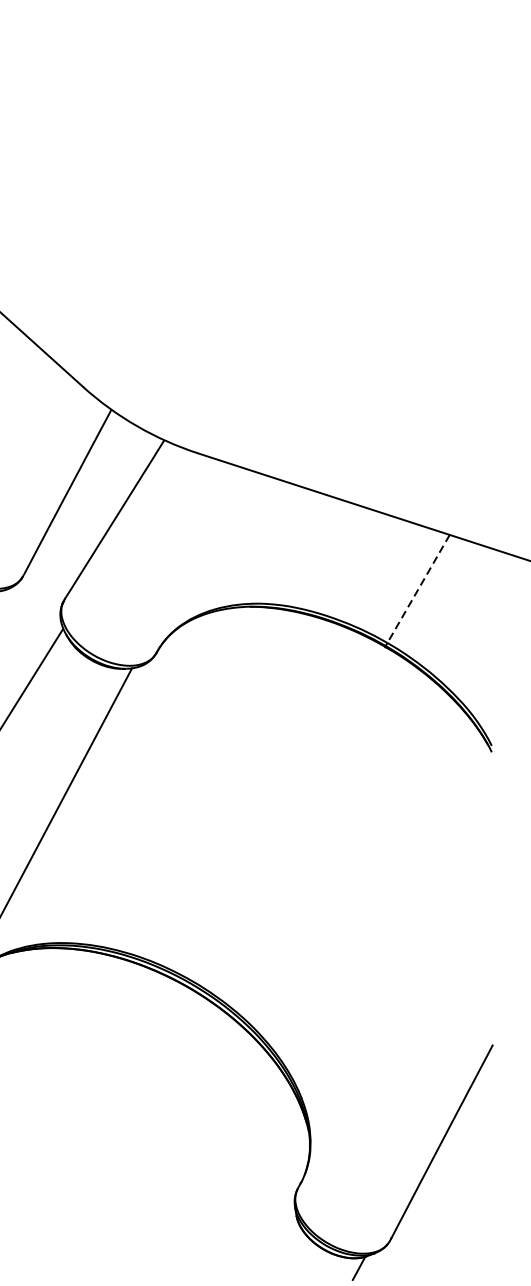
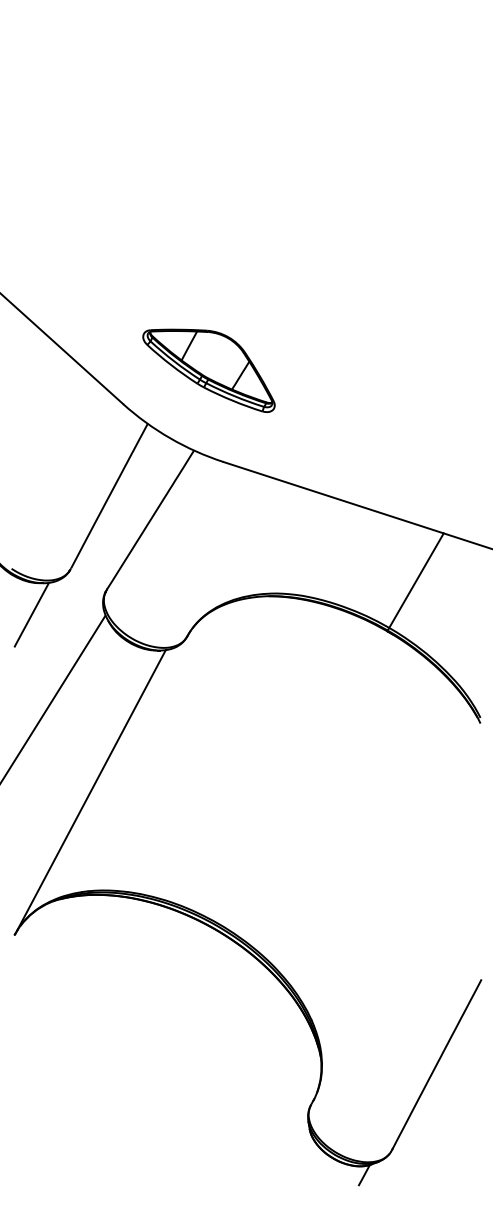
part: (180, 348) -> (208, 370), added
line: (418, 588) -> (416, 580), dashed -> solid

